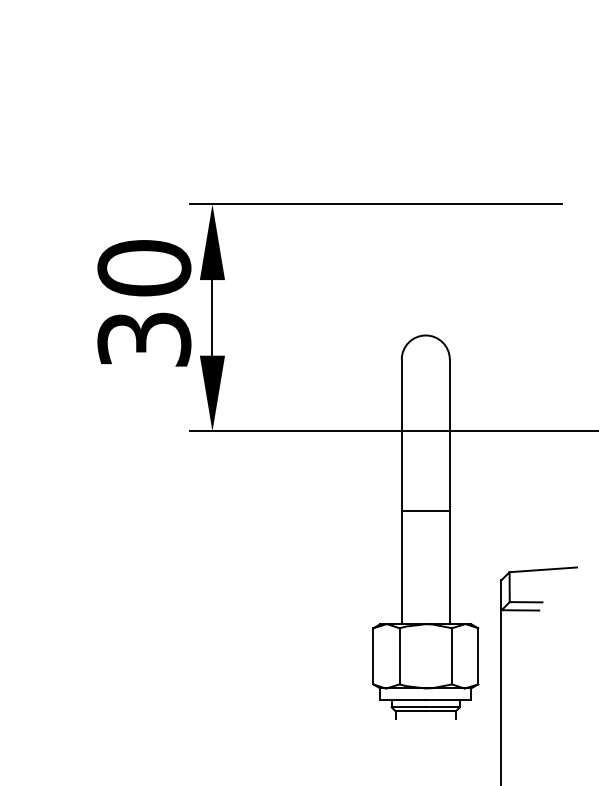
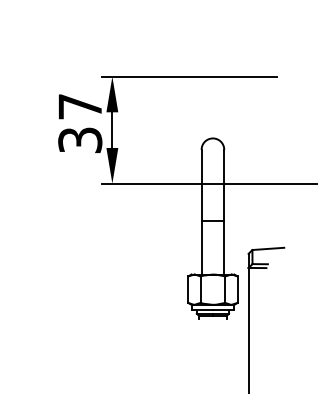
text: (144, 267) -> (80, 106), 30 -> 37

